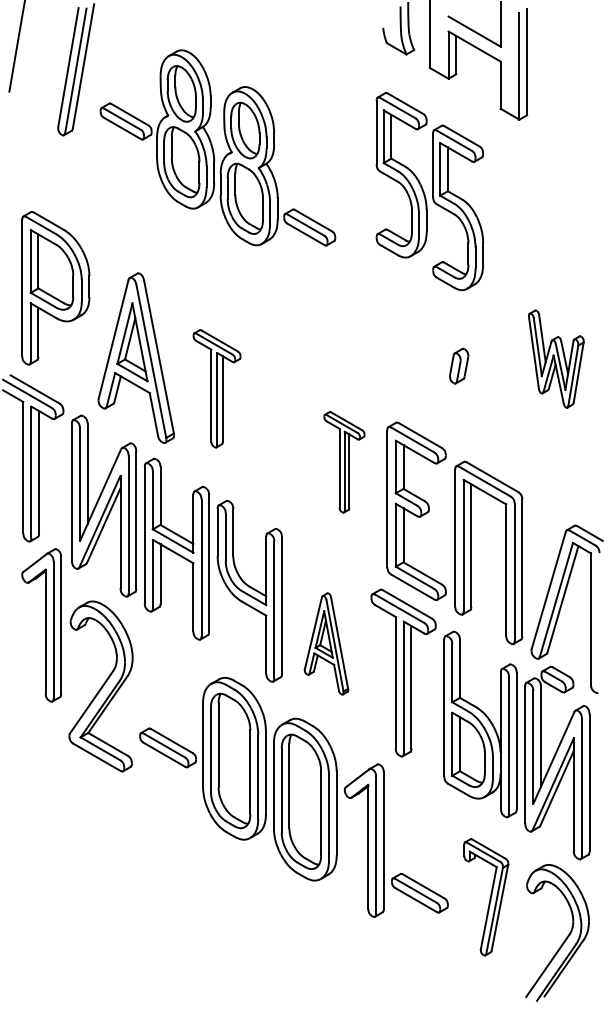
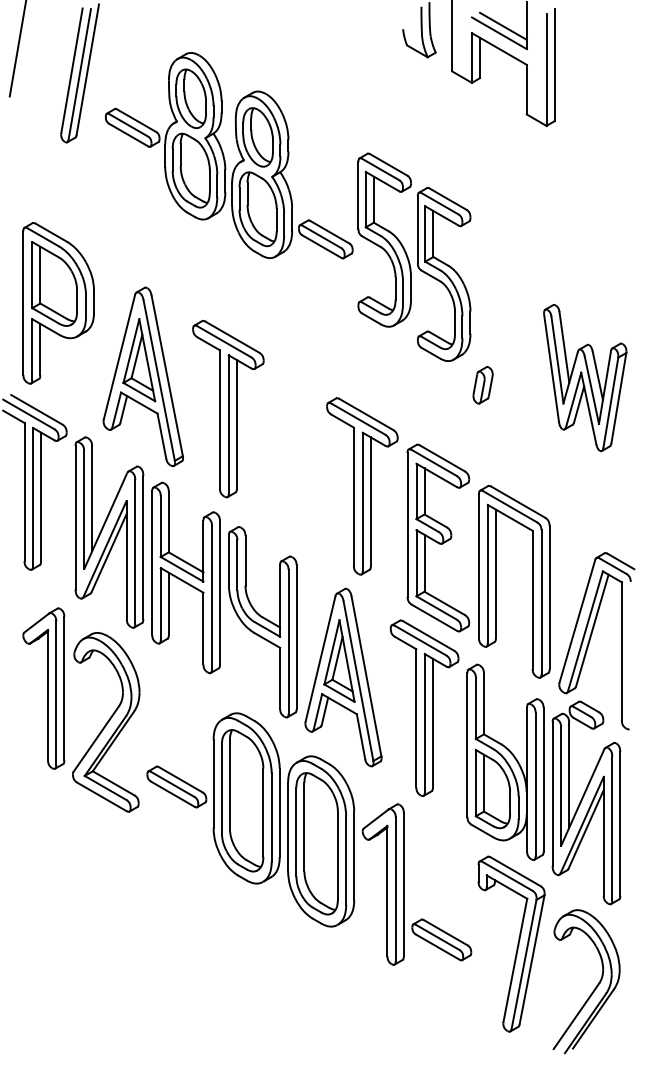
line: (478, 24) -> (503, 25), added
part: (429, 191) -> (413, 257), moved
part: (556, 358) -> (585, 377), size x1.43
part: (216, 388) -> (227, 408), size x1.43
part: (344, 462) -> (362, 486), size x1.67
part: (41, 625) -> (43, 688), moved
part: (326, 643) -> (343, 677), size x1.67
part: (486, 897) -> (511, 944), size x1.43

